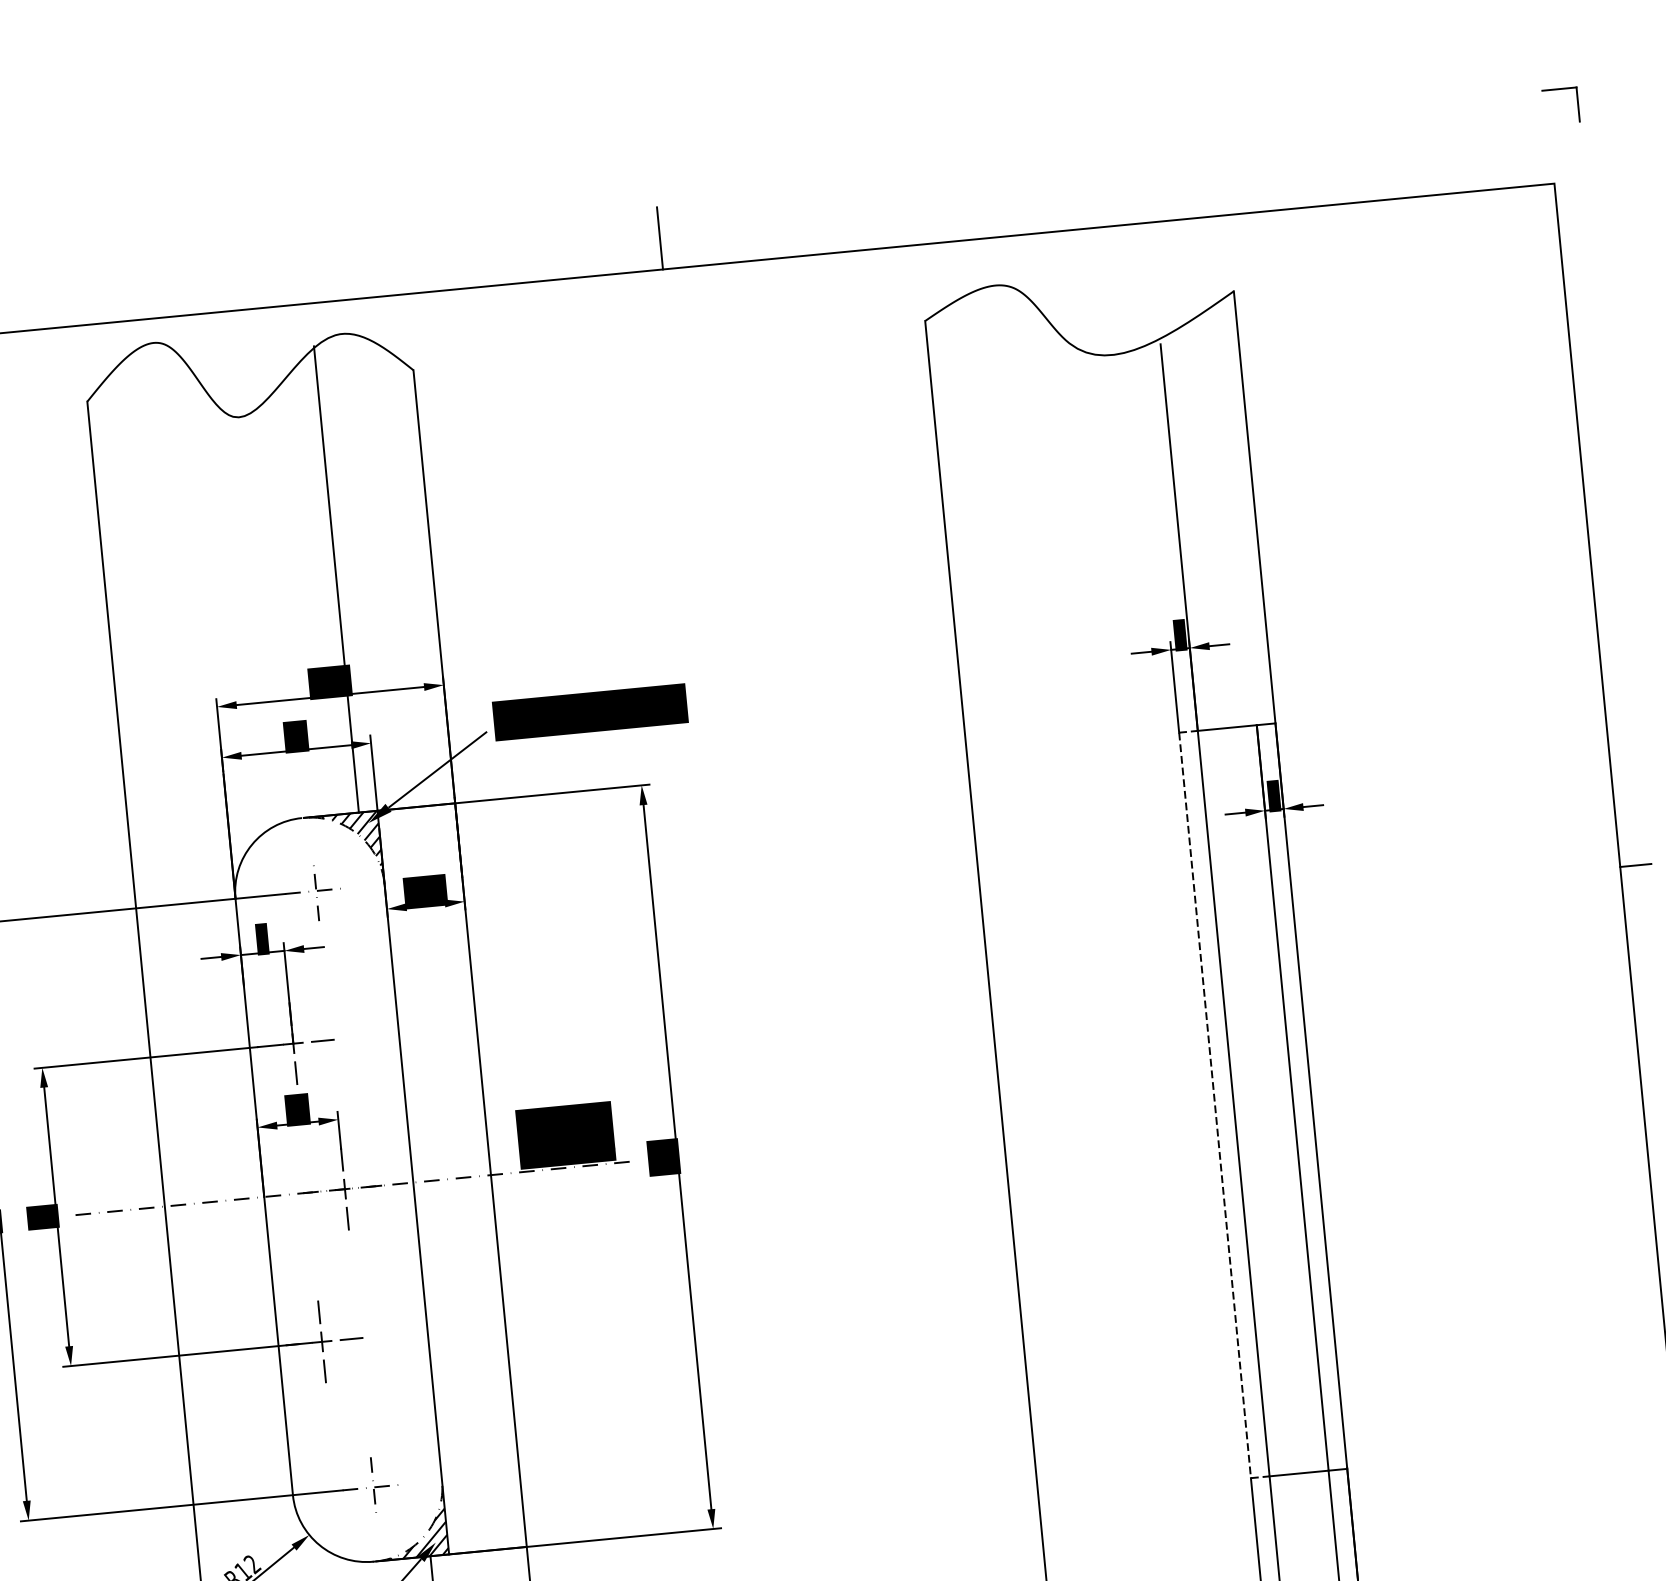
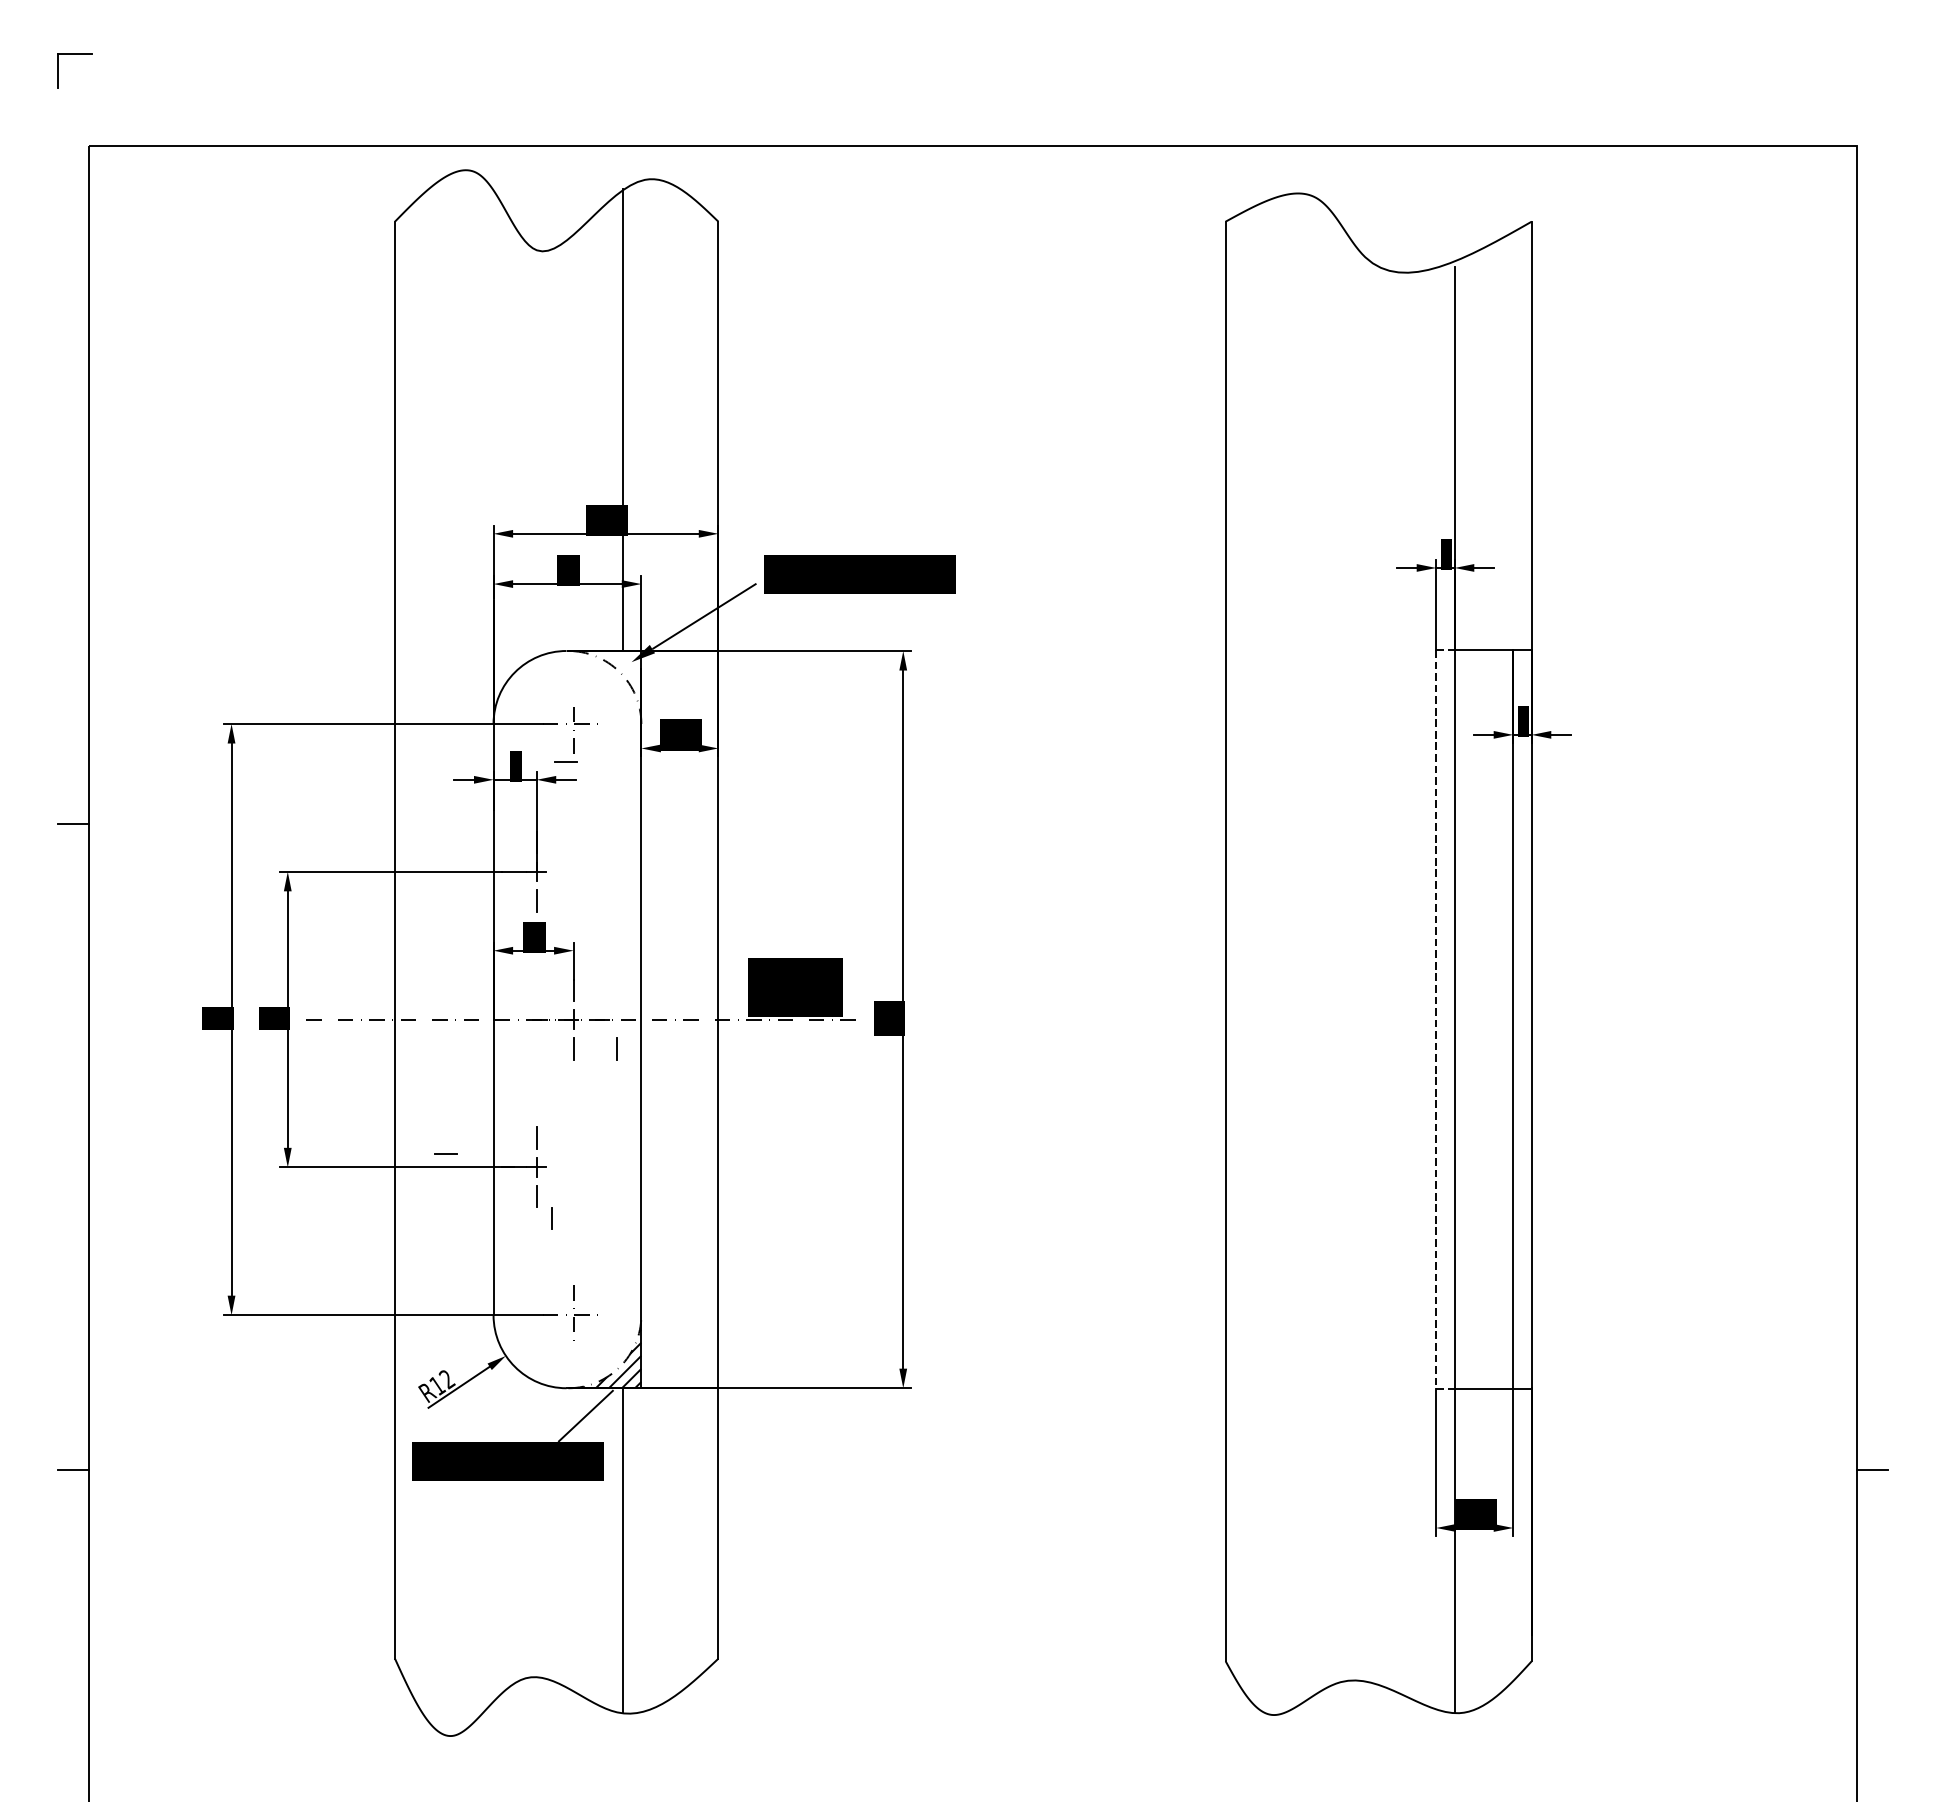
part: (1559, 89) -> (1870, 54), removed
line: (659, 238) -> (972, 115), removed
hatch: (347, 846) -> (608, 683), removed
line: (1635, 865) -> (1871, 823), removed
line: (322, 1040) -> (565, 761), moved
line: (391, 1214) -> (616, 1048), added
line: (351, 1338) -> (445, 1153), moved
line: (341, 1391) -> (551, 1218), added
fill: (426, 1552) -> (619, 1384), removed

